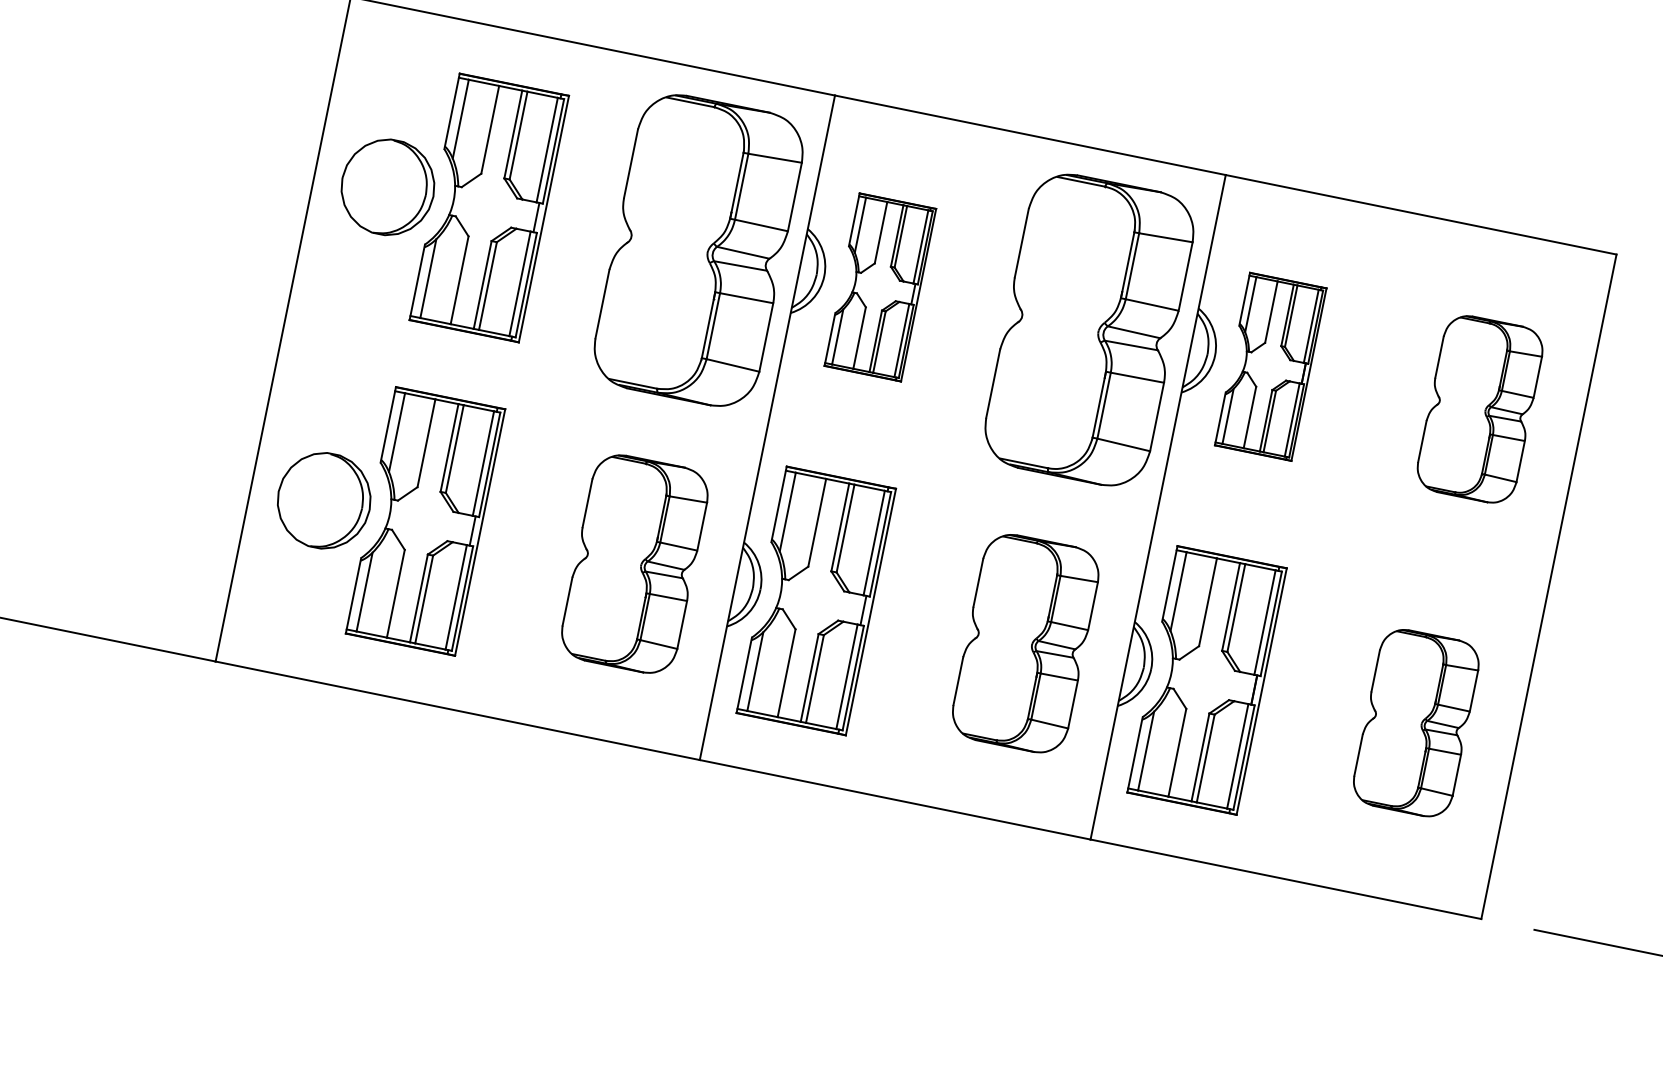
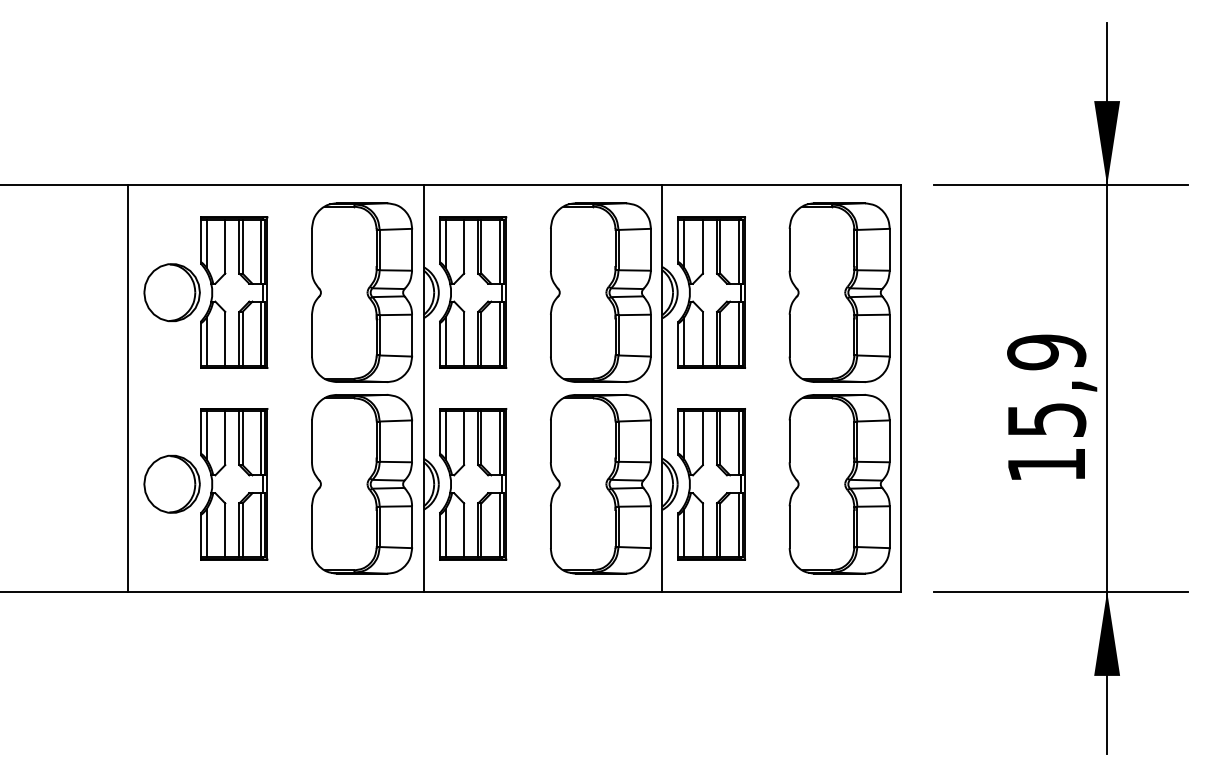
part: (881, 287) -> (473, 292), size x1.43
part: (1270, 366) -> (711, 292), size x1.43
part: (1479, 409) -> (839, 292), size x1.67
part: (633, 564) -> (361, 484), size x1.43
part: (1024, 643) -> (600, 484), size x1.43
part: (1416, 723) -> (839, 484), size x1.67

